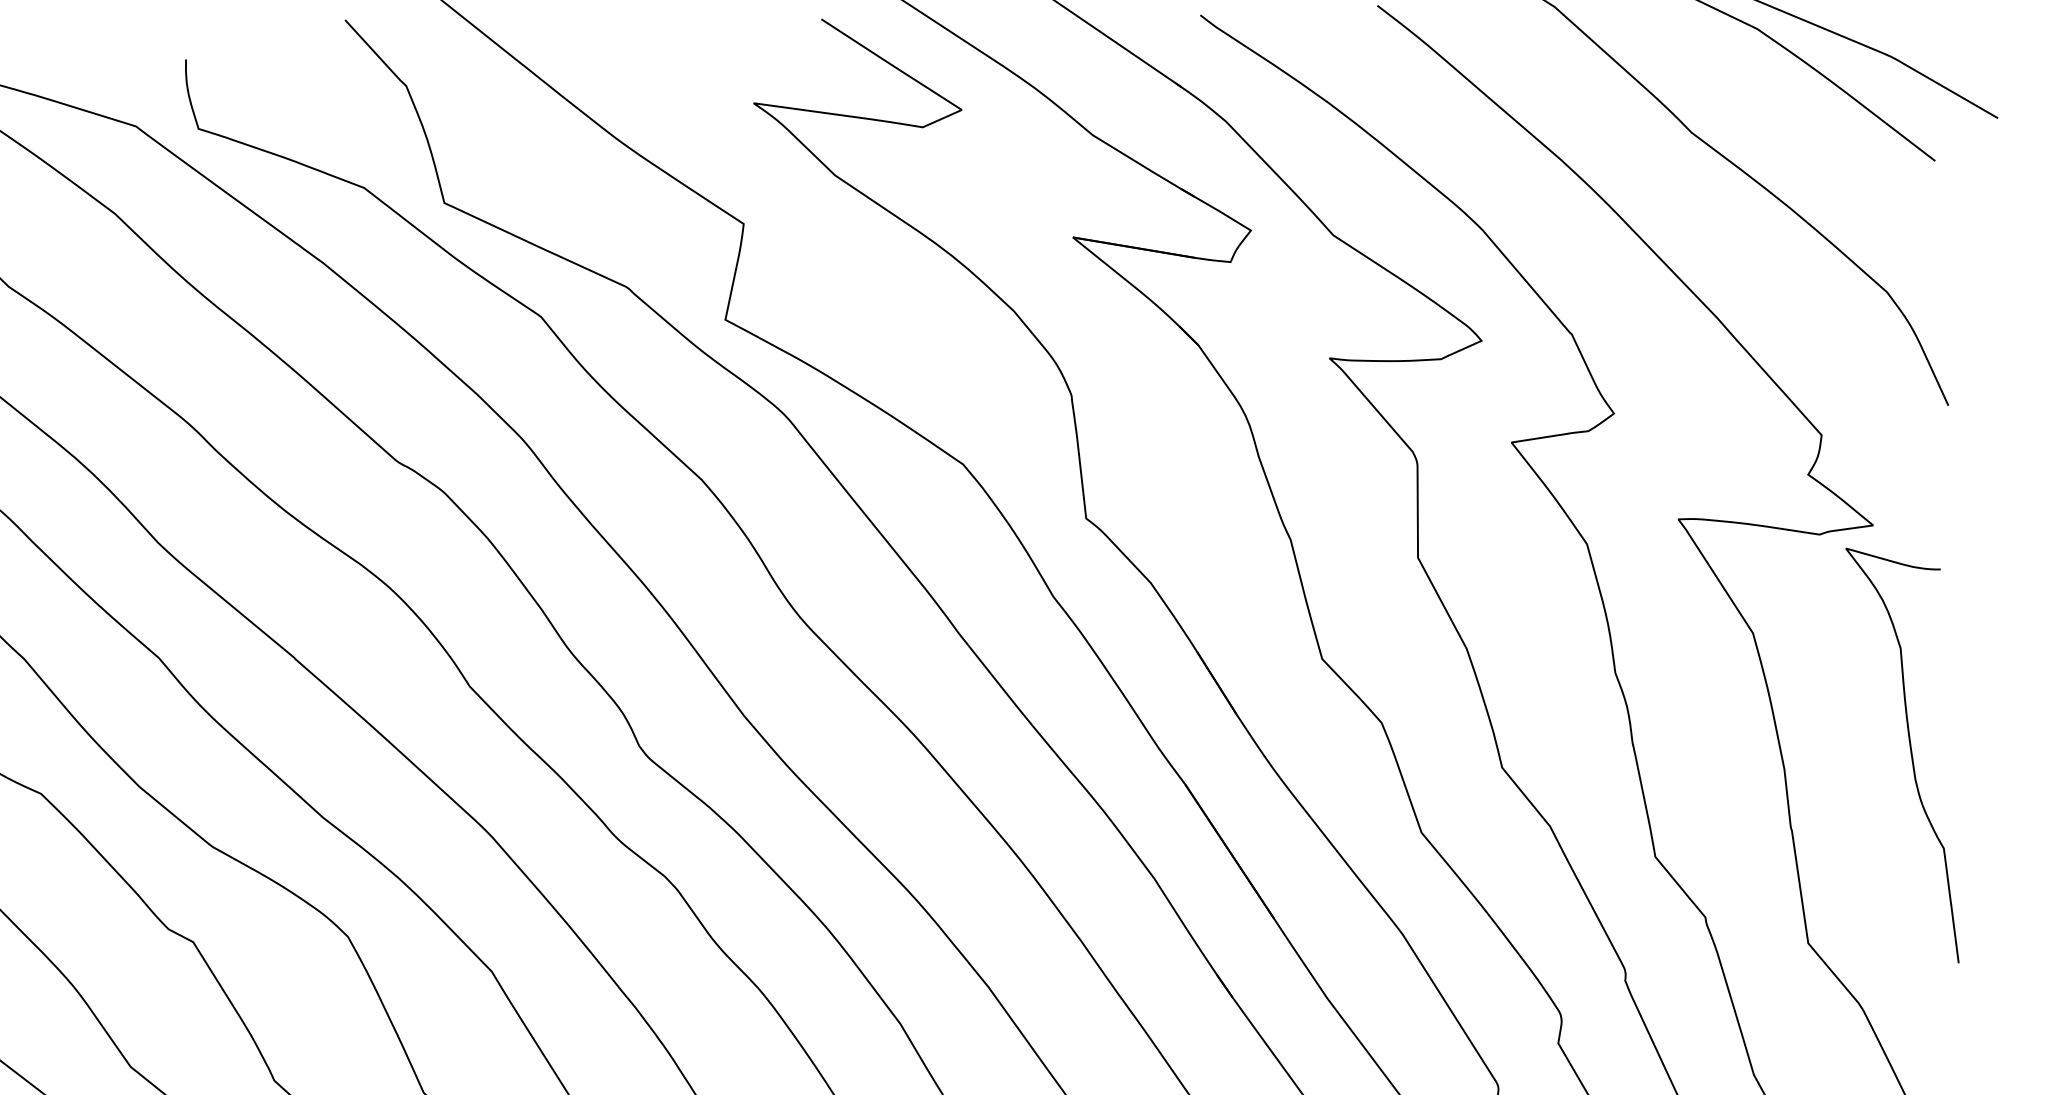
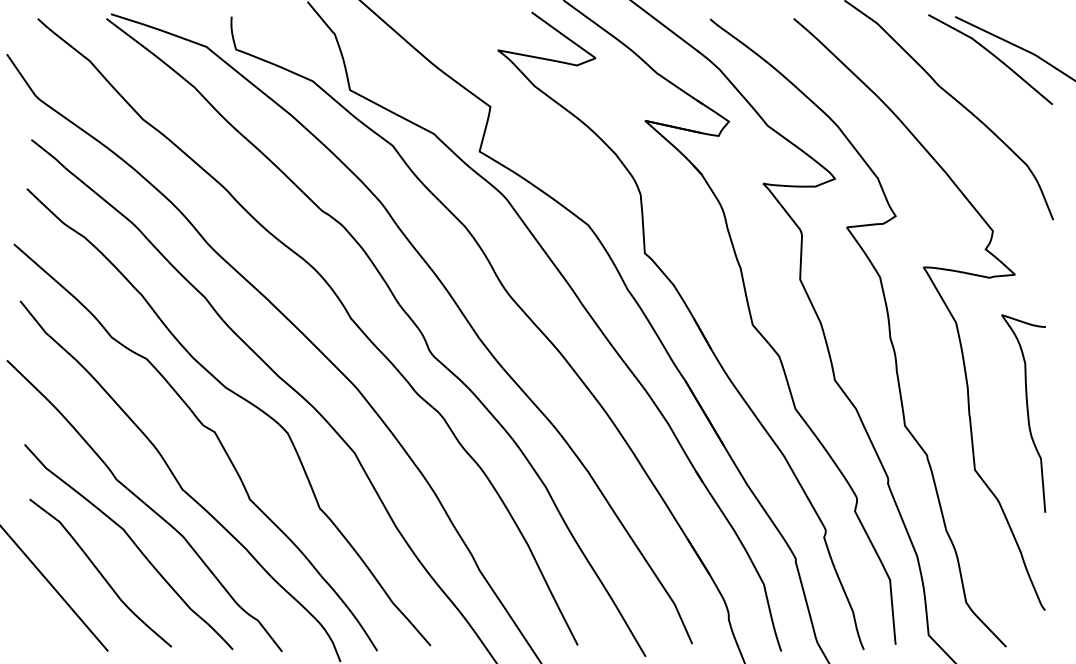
curve: (1908, 750) -> (1026, 411), moved

